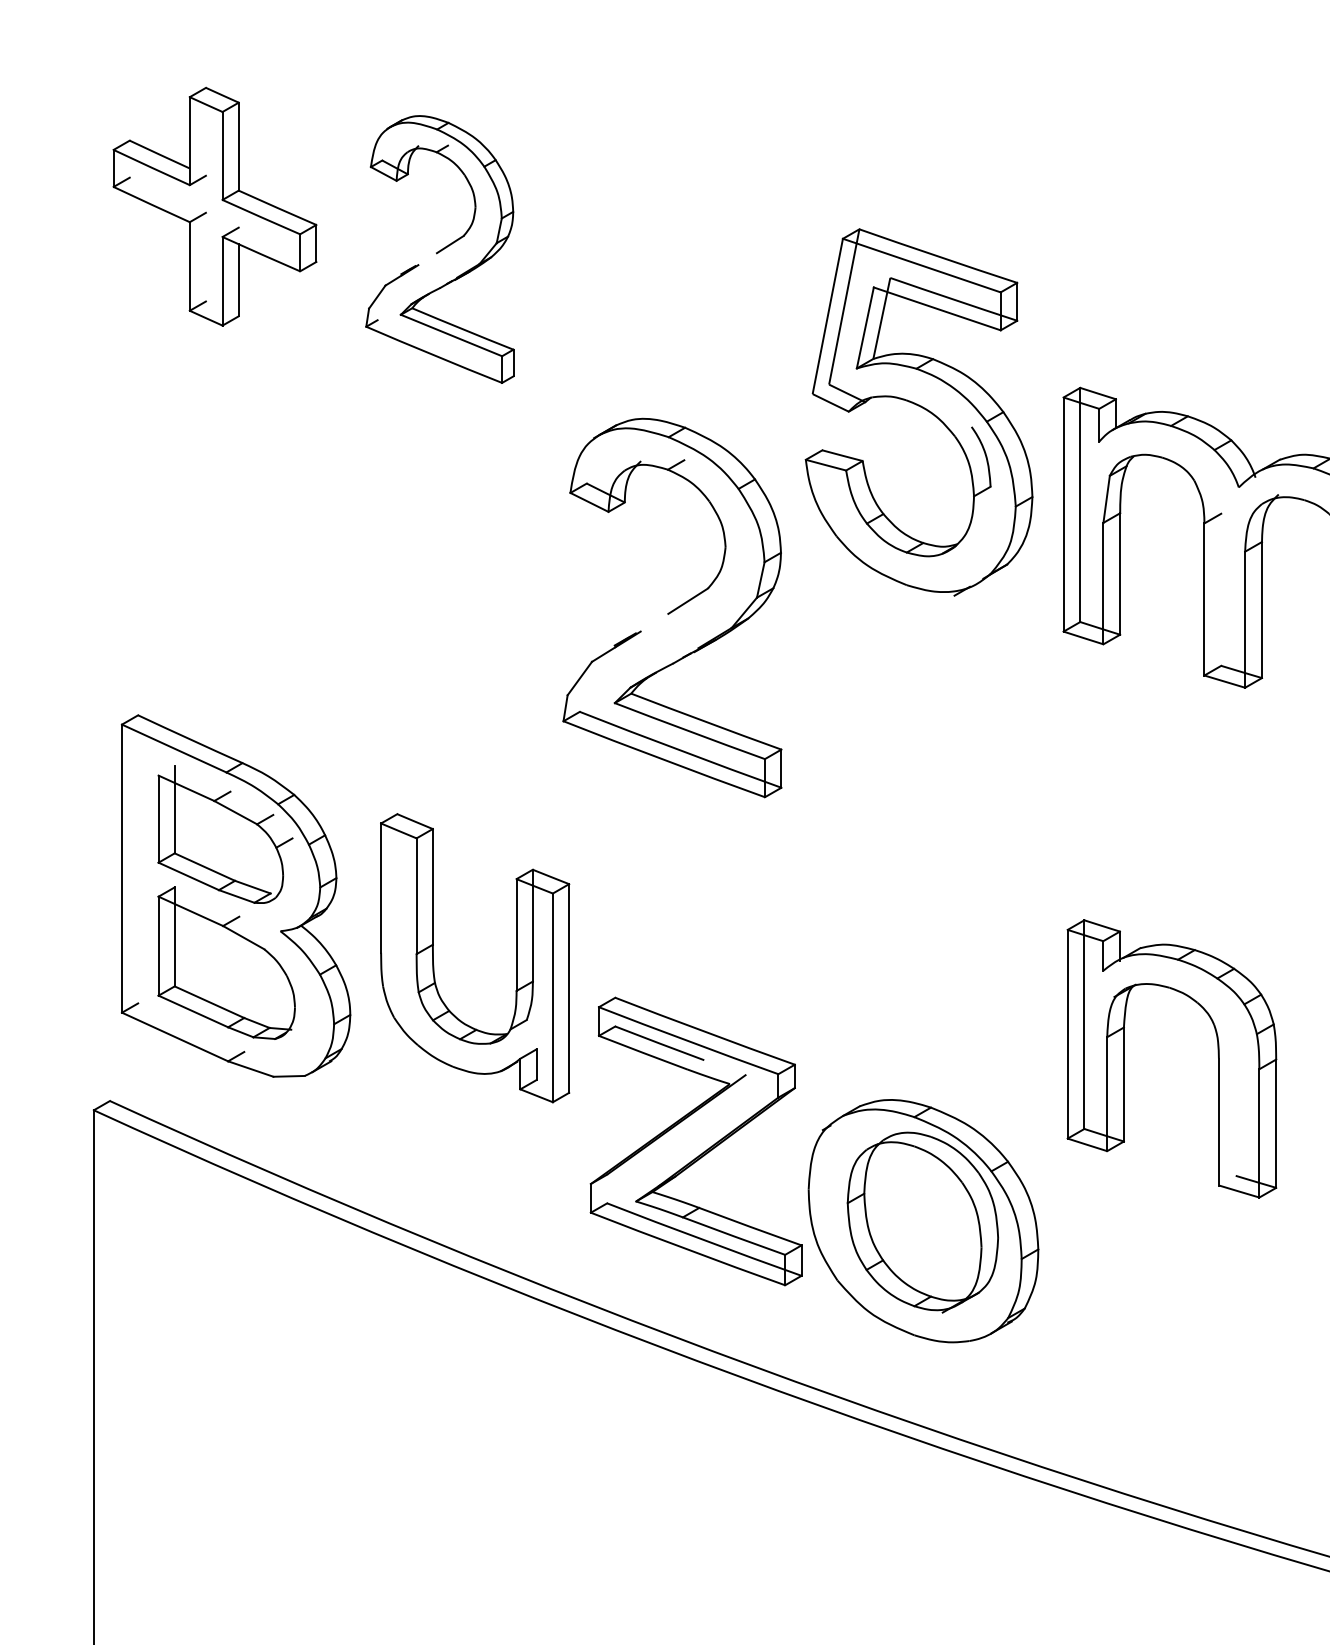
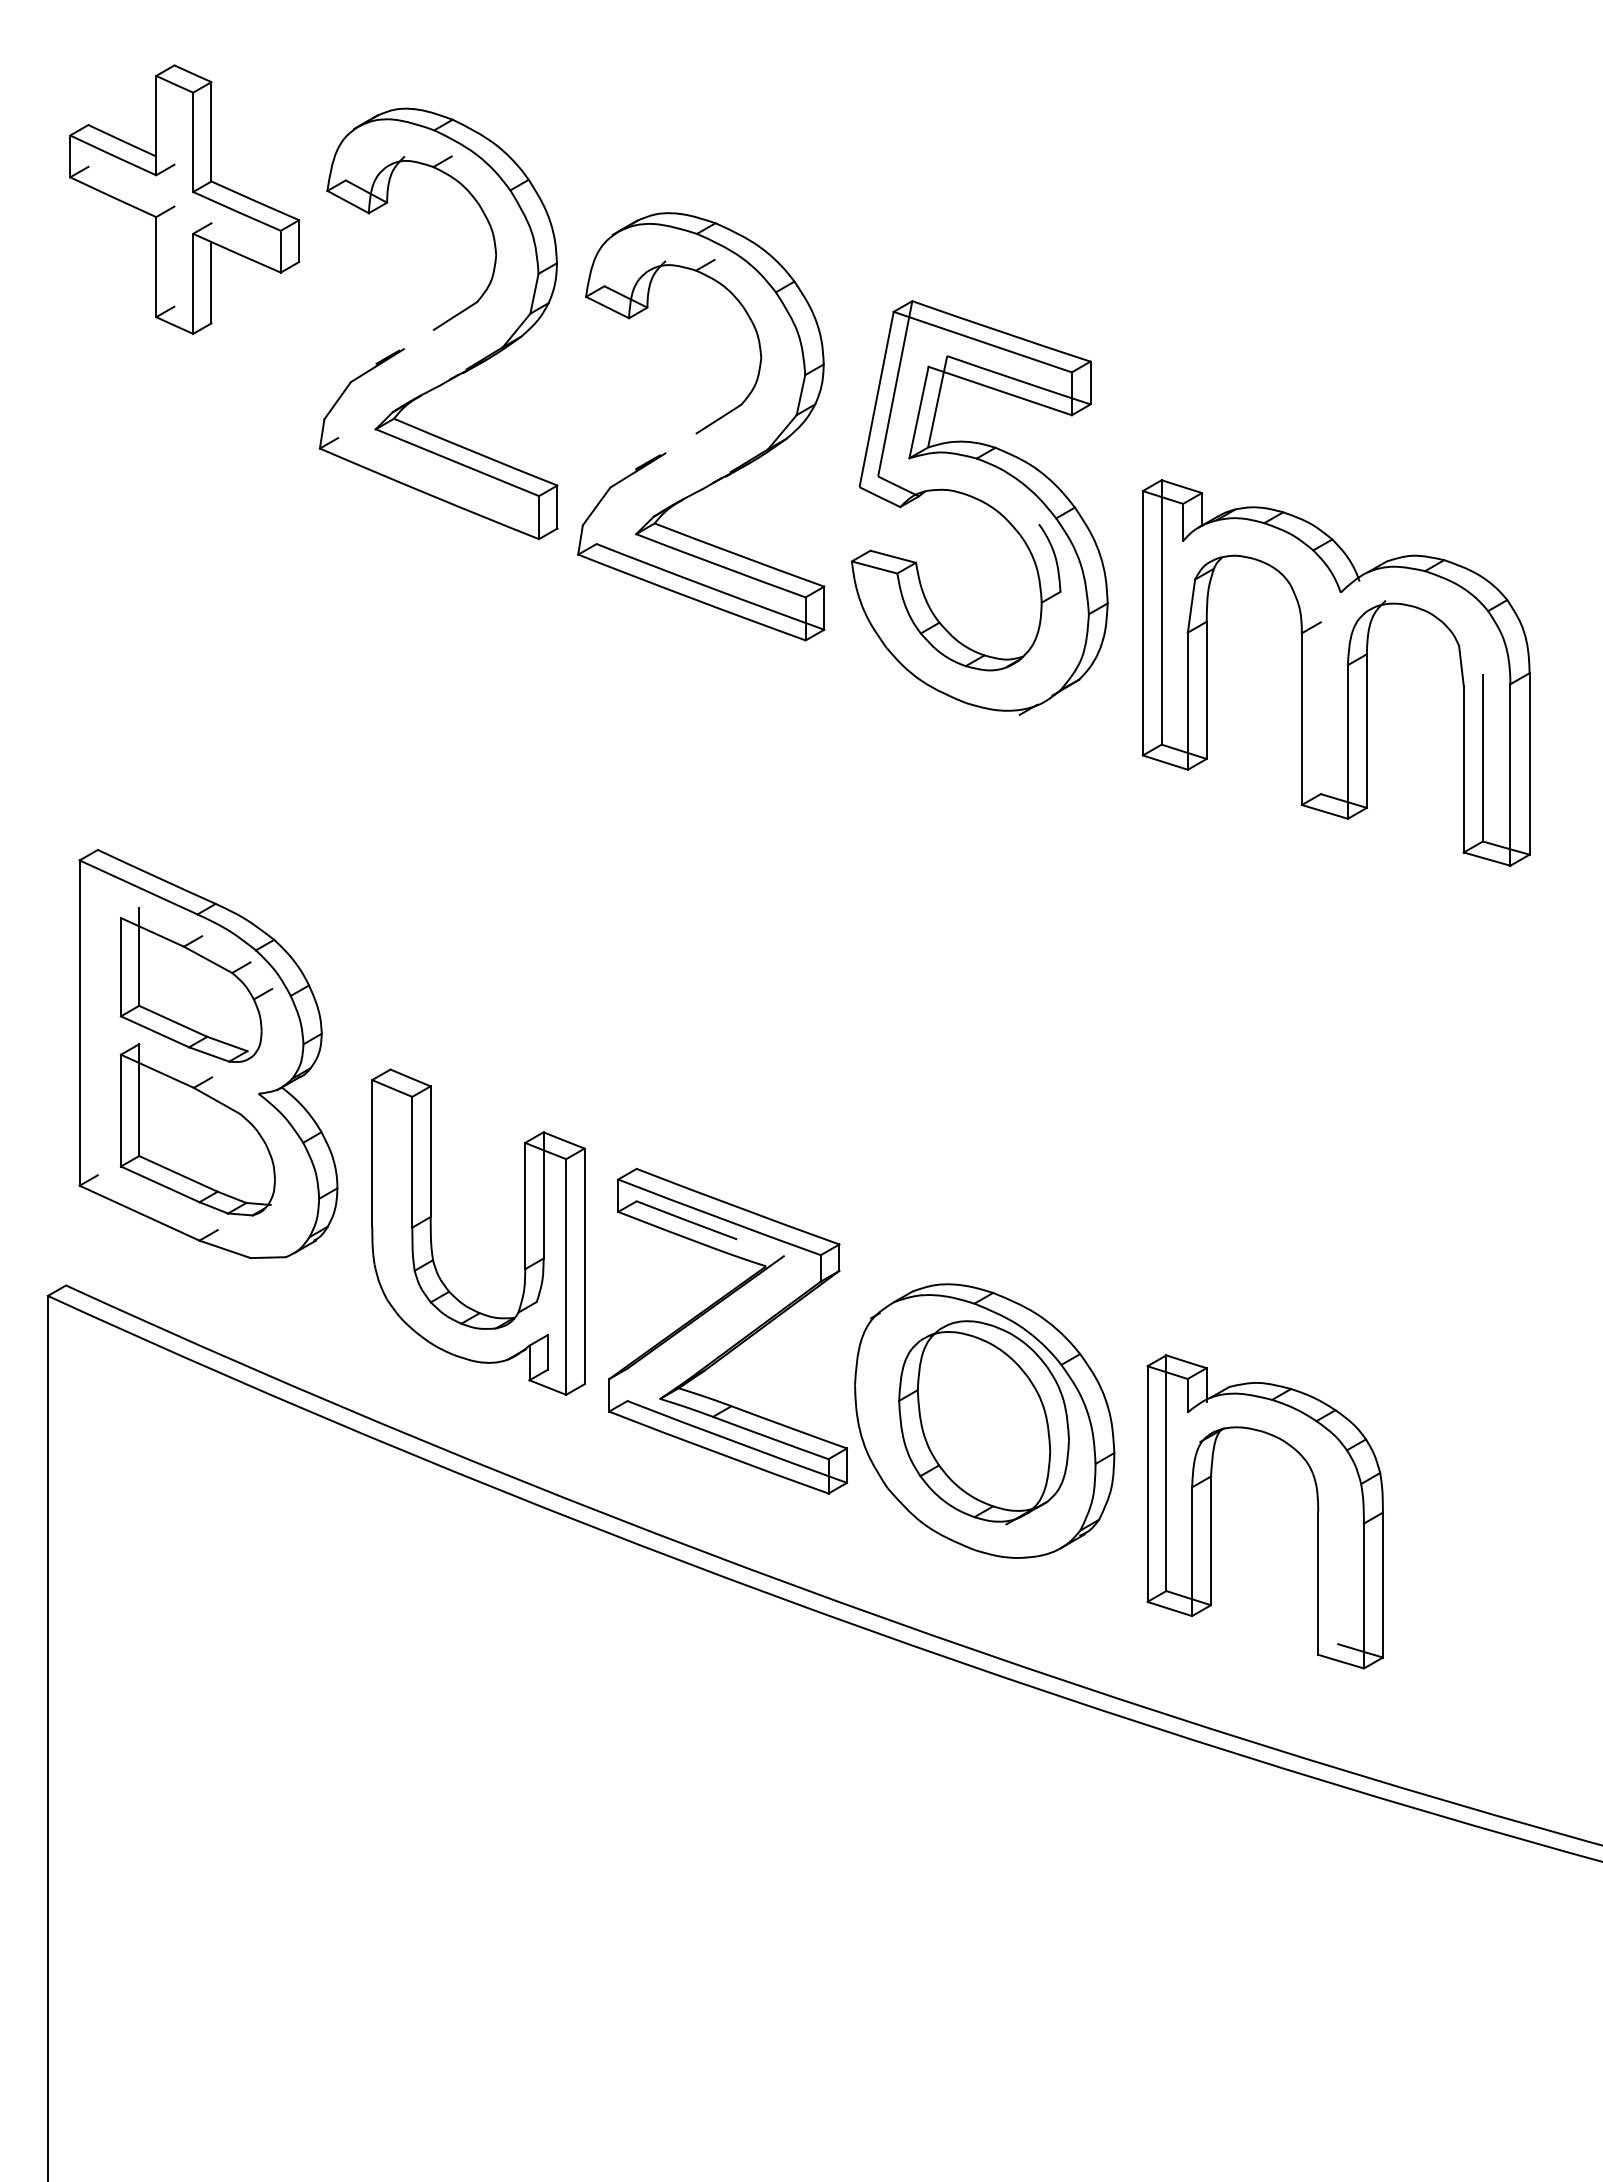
part: (214, 206) -> (184, 199), moved
part: (439, 249) -> (438, 323), size x1.43
part: (672, 607) -> (701, 426), moved
part: (515, 957) -> (524, 1231), moved
part: (1124, 1058) -> (1211, 1511), moved

